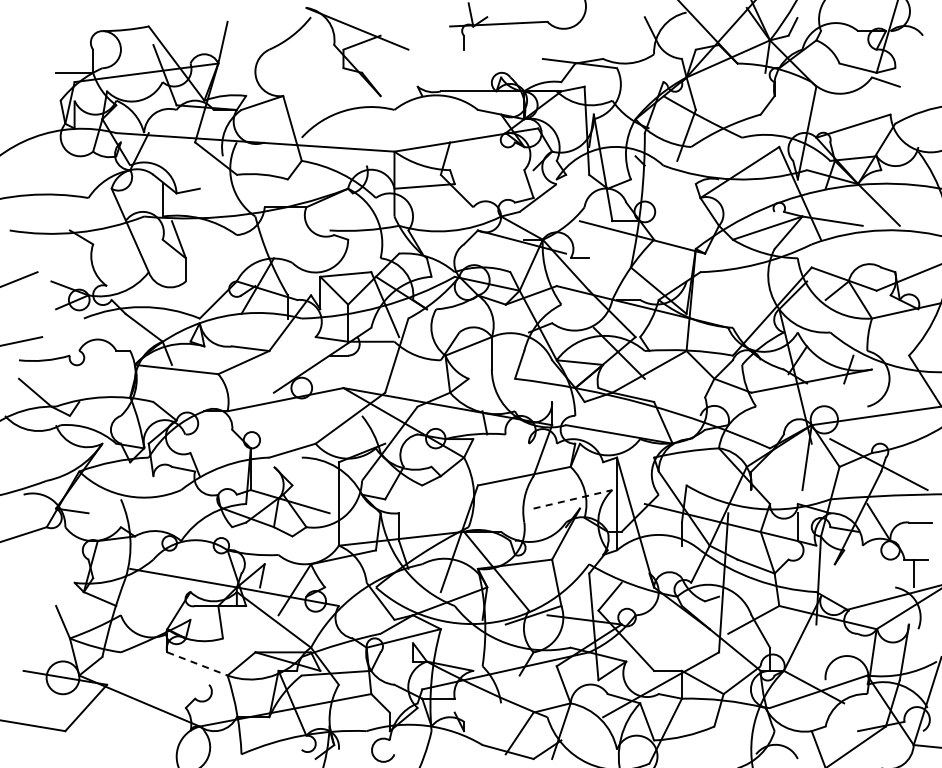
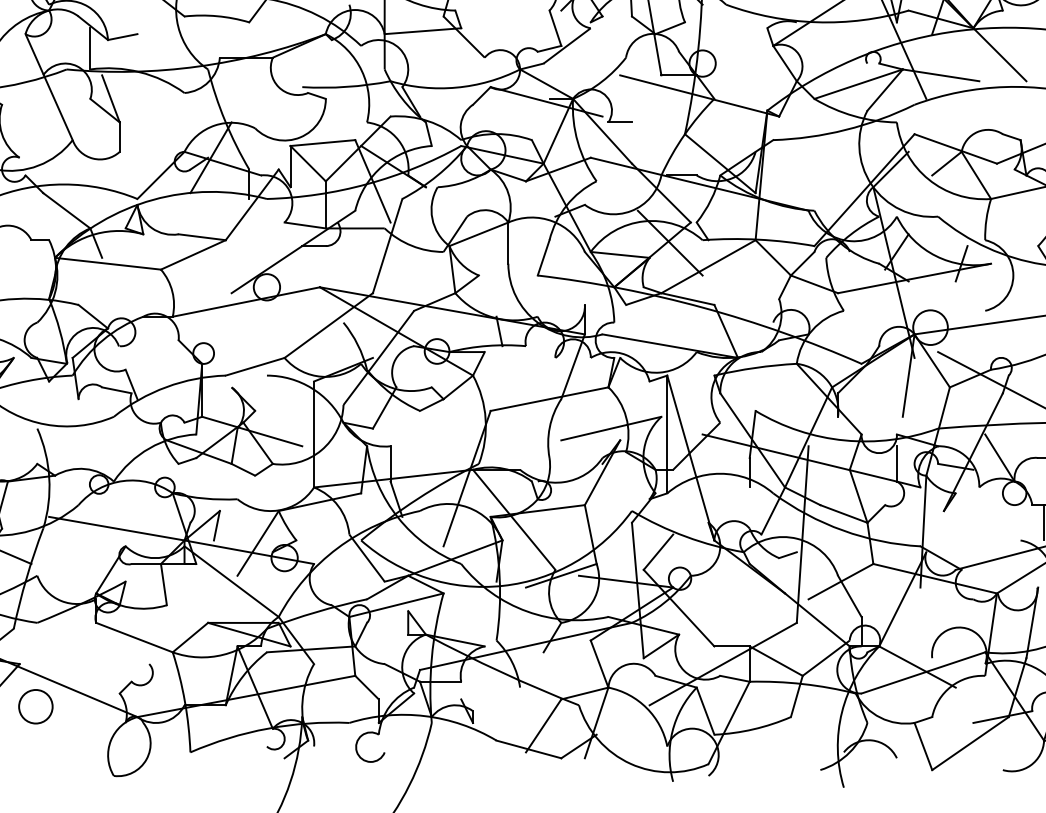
line: (573, 499) -> (612, 428), dashed -> solid
line: (197, 664) -> (134, 638), dashed -> solid
circle: (119, 718) -> (35, 706), added

